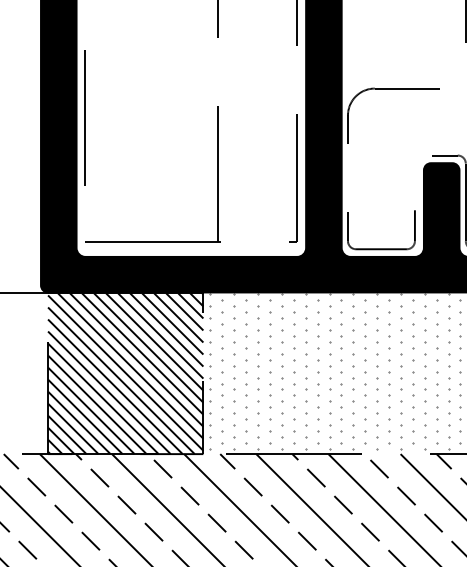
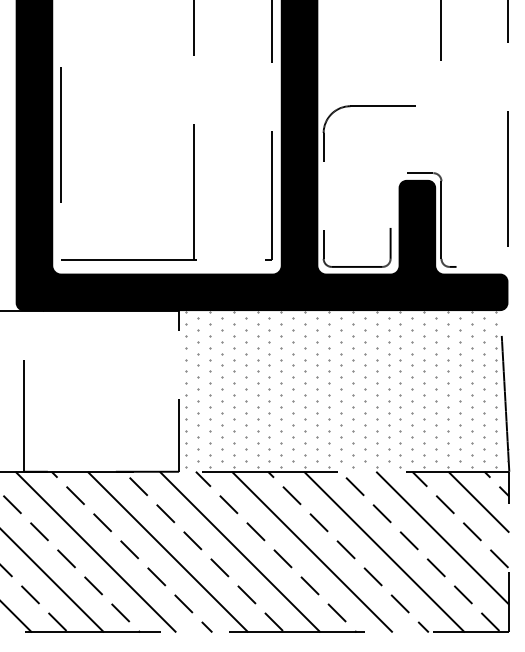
hatch: (125, 373) -> (101, 391), removed

